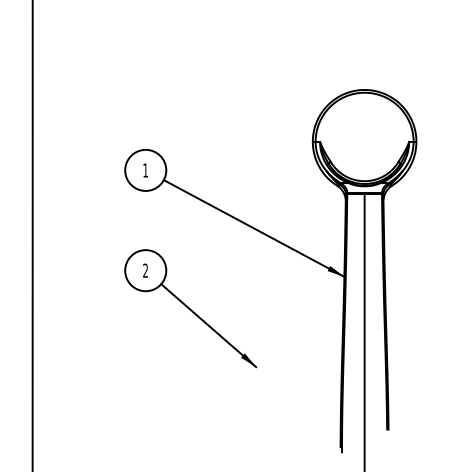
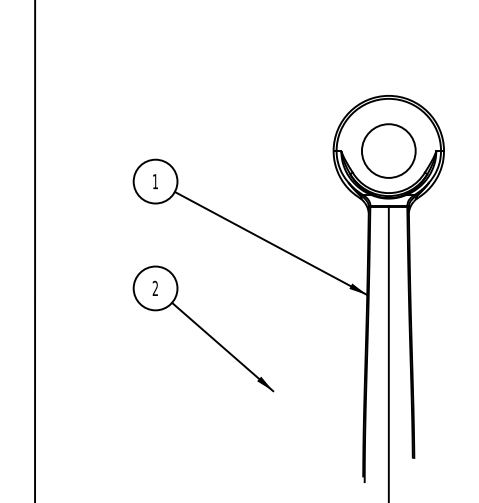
circle: (364, 141) -> (388, 150), added

